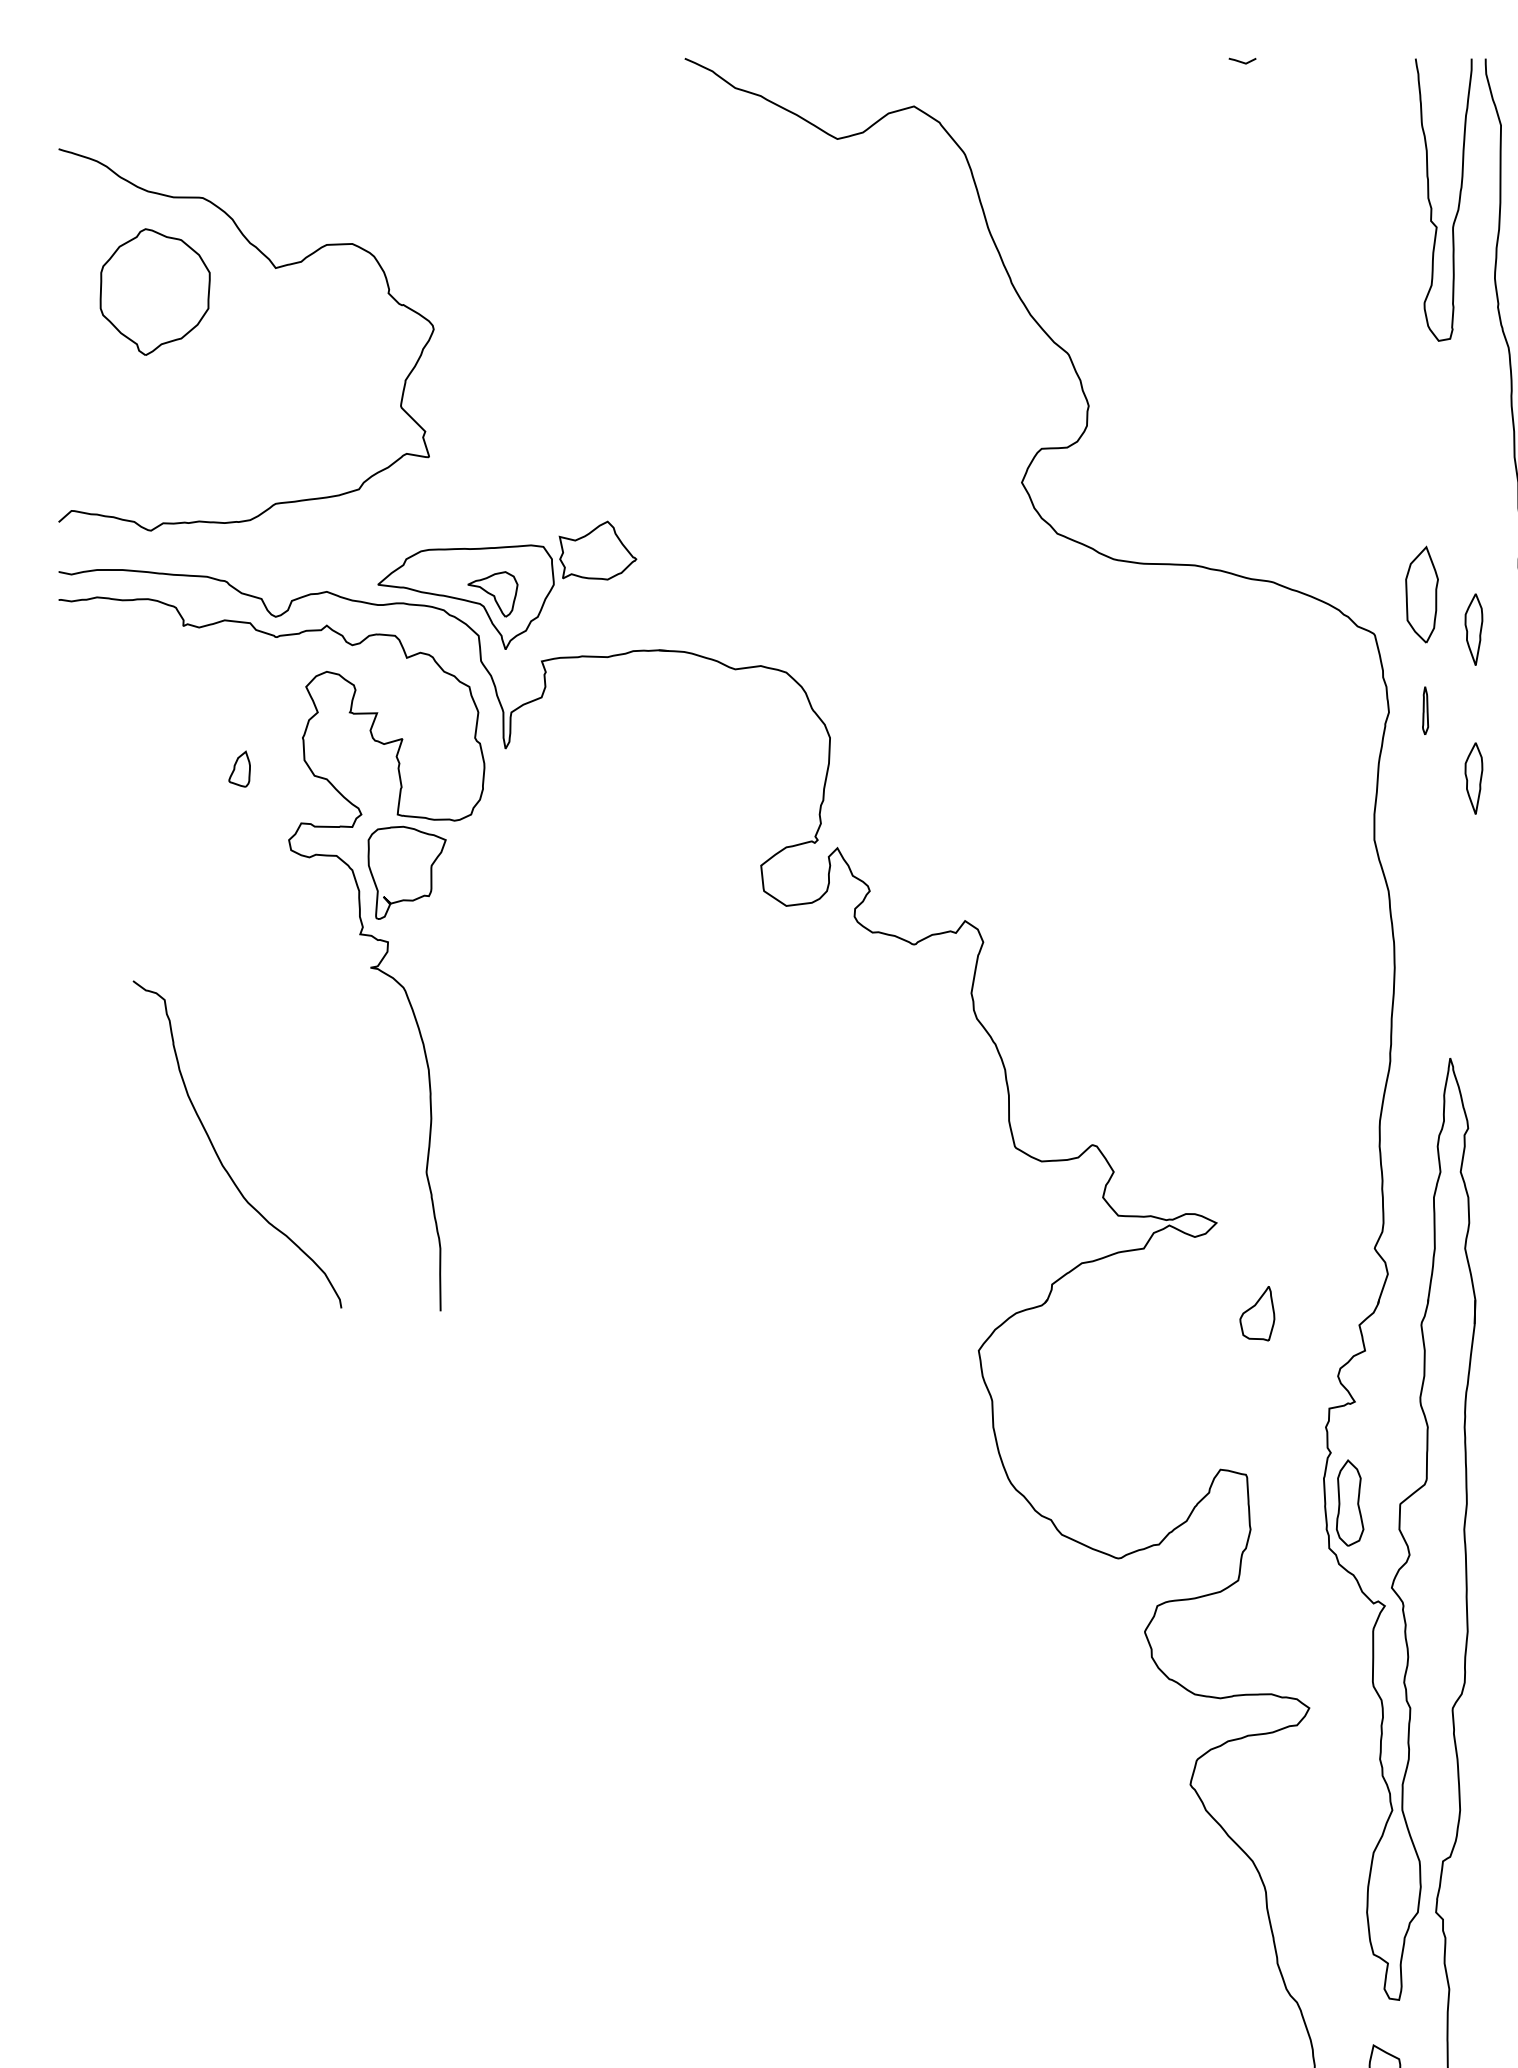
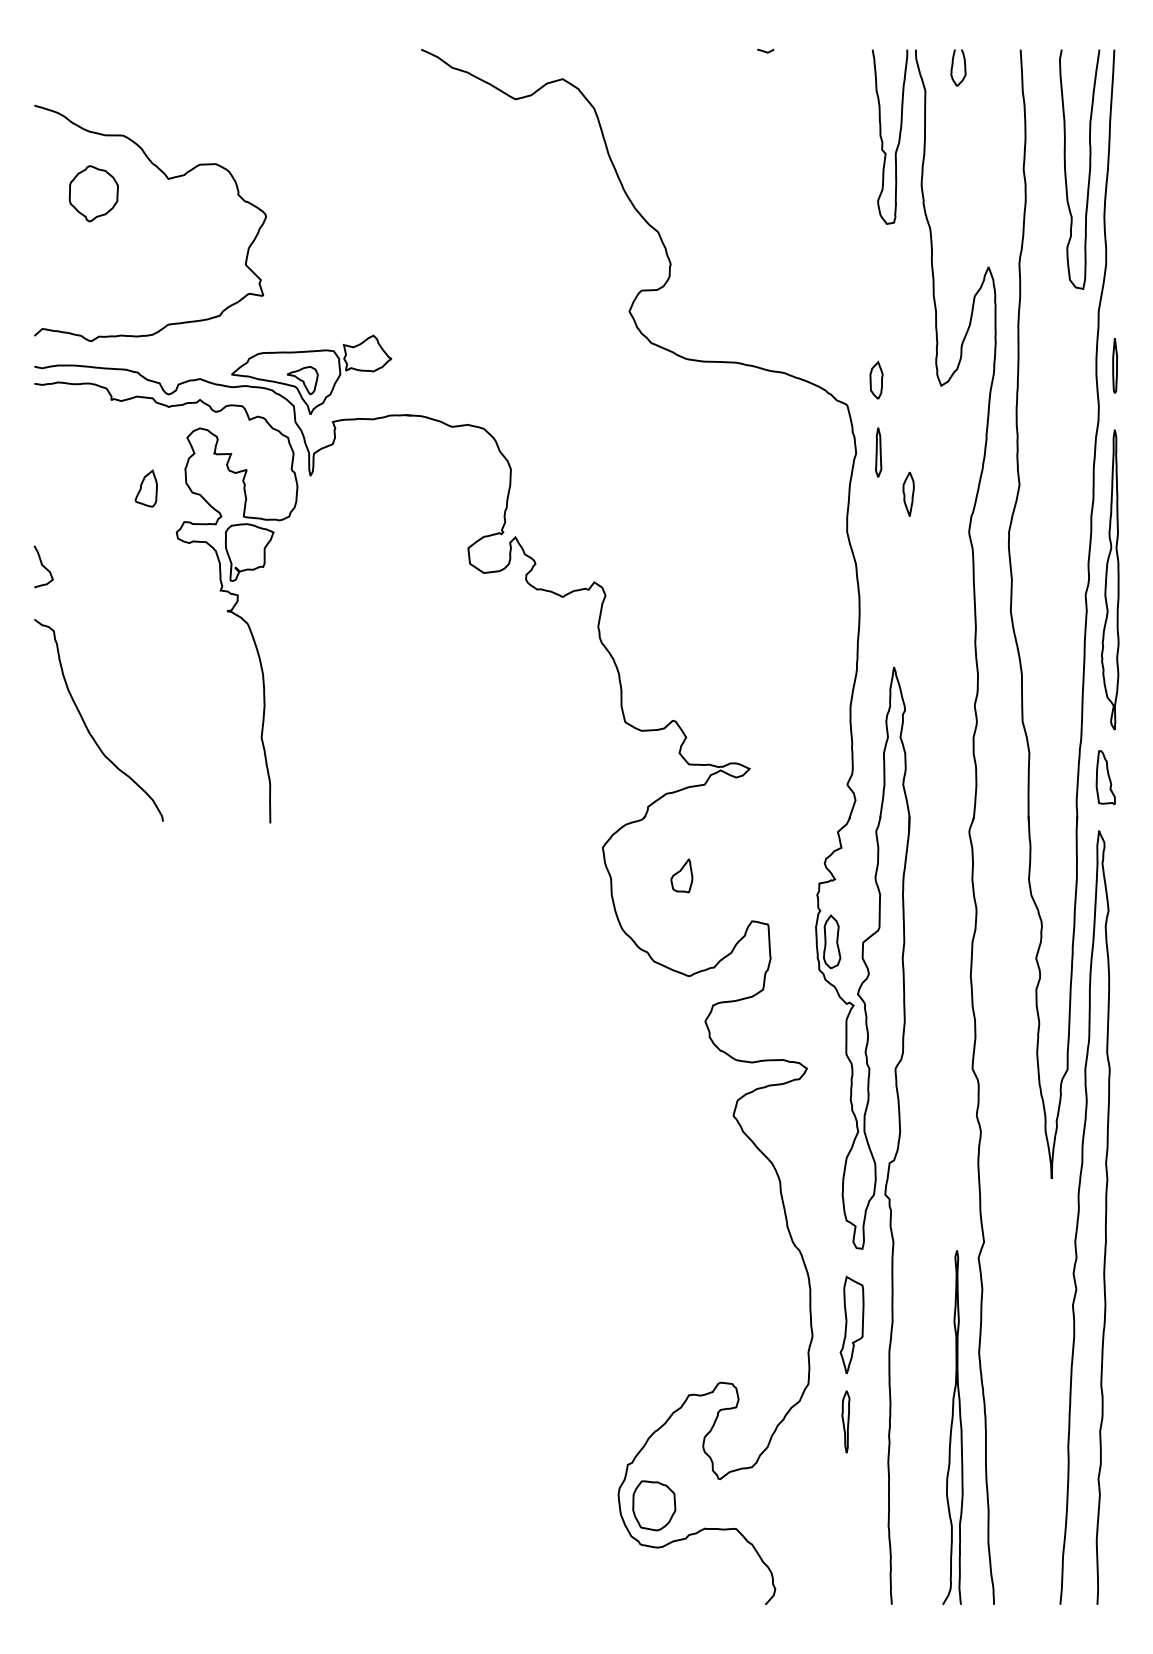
part: (154, 291) -> (93, 193), size x0.71
part: (1421, 592) -> (876, 379), size x0.62
part: (1473, 629) -> (908, 402), removed
part: (1425, 710) -> (878, 452), size x1.67
part: (238, 769) -> (145, 488), size x1.67
curve: (73, 895) -> (43, 566), added
curve: (219, 1154) -> (87, 726), moved
part: (1256, 1313) -> (681, 875), moved

